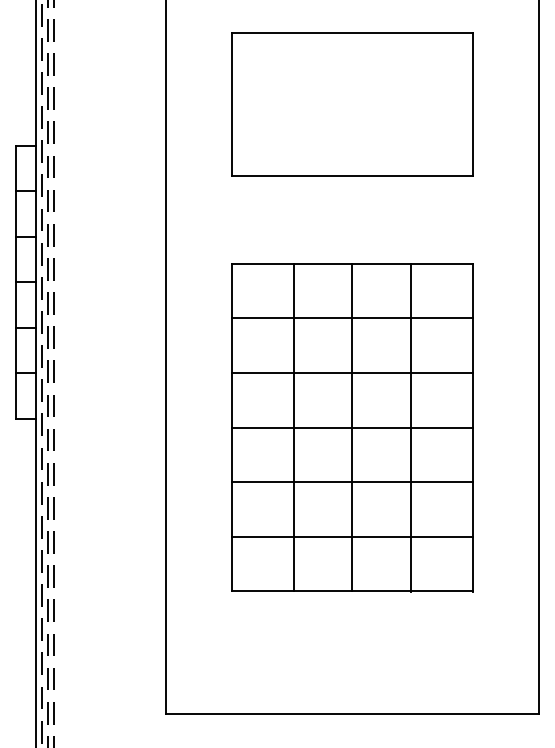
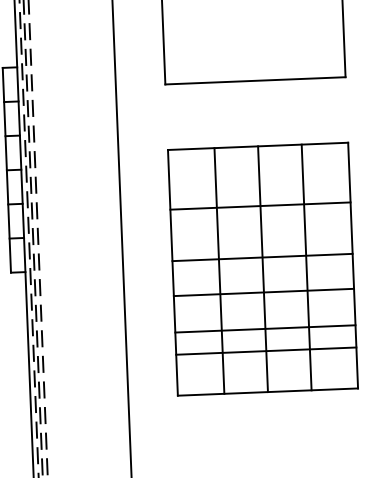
line: (352, 318) -> (260, 206), moved
line: (352, 372) -> (262, 257), moved
line: (352, 427) -> (264, 292), moved
line: (352, 482) -> (265, 329), moved

